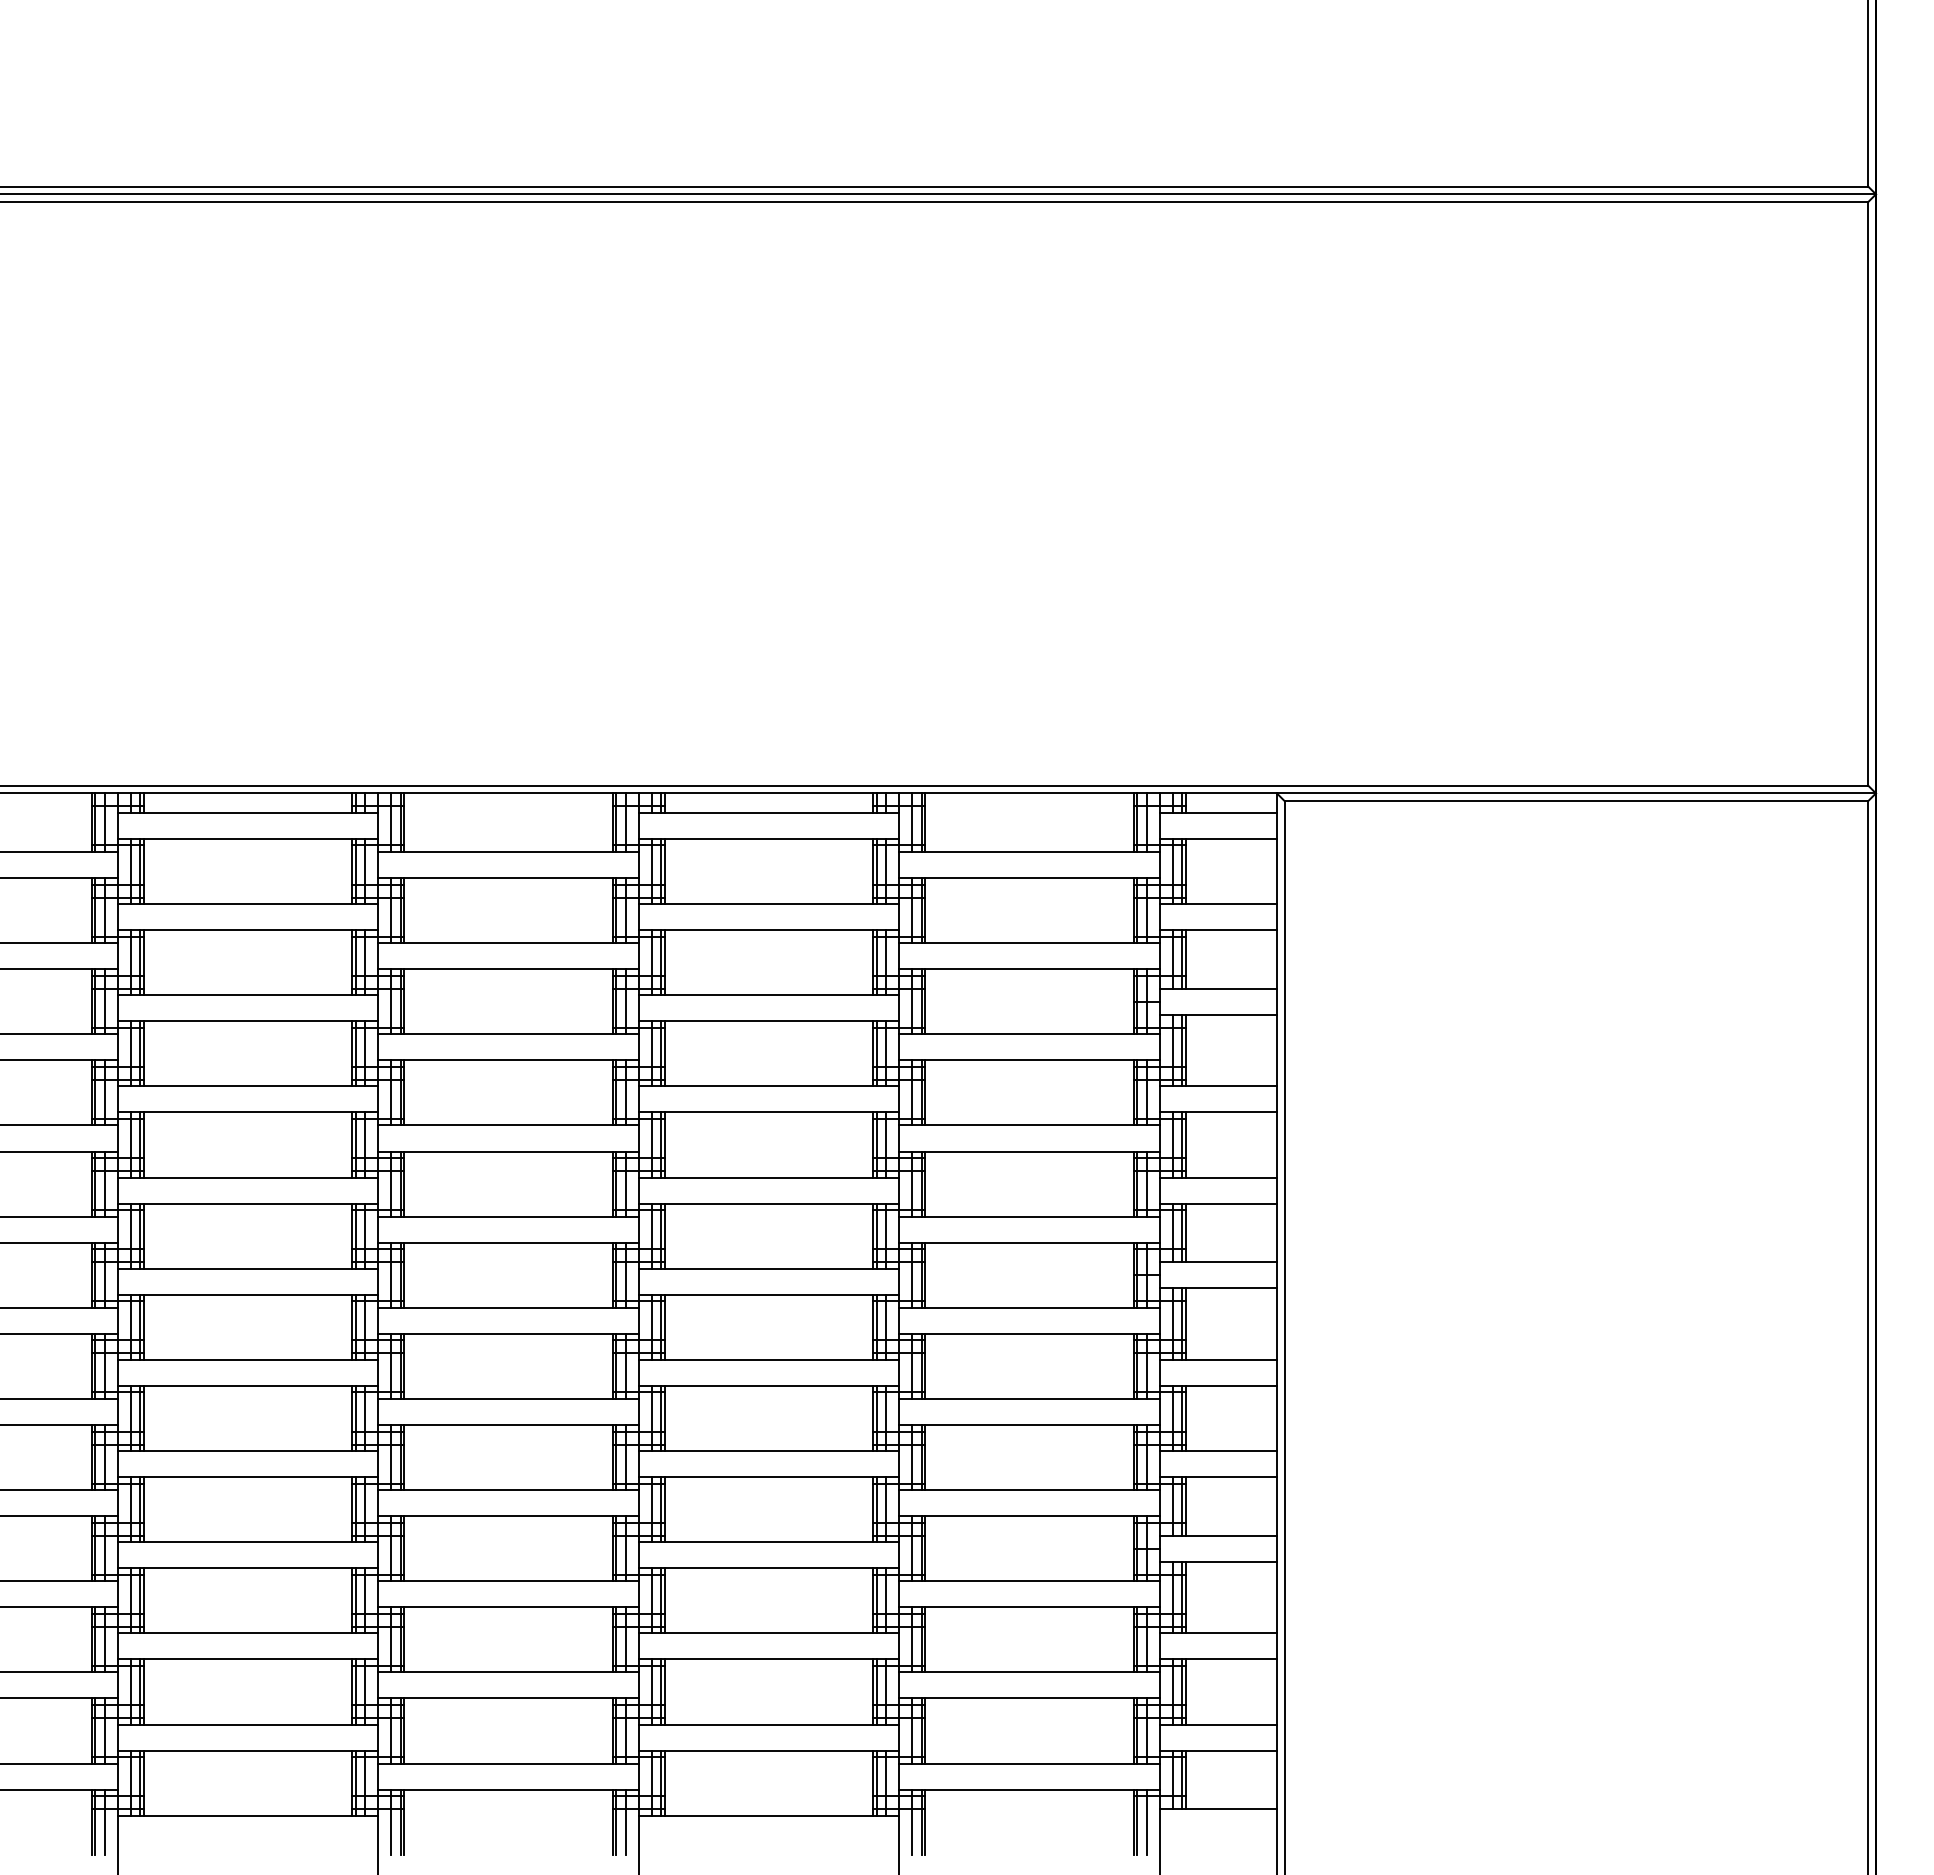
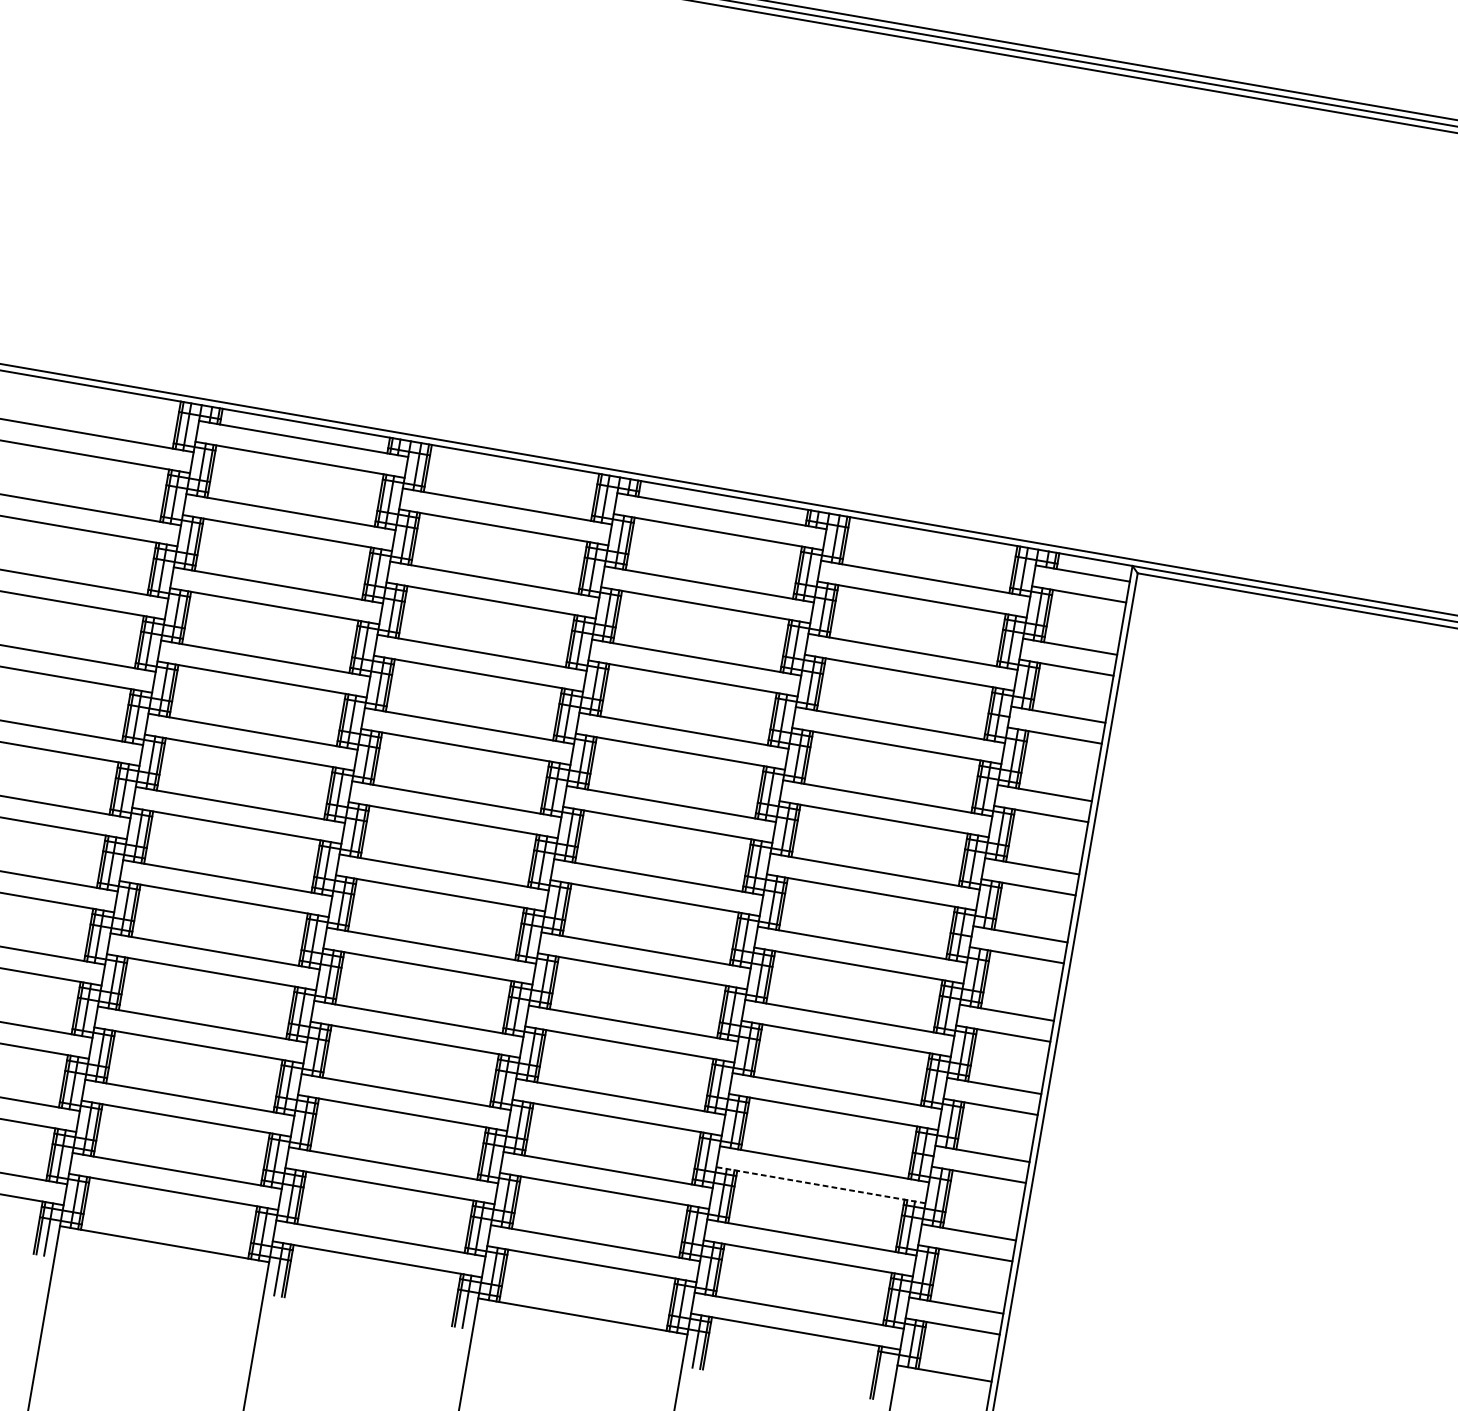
line: (1028, 1607) -> (820, 1185), solid -> dashed
line: (1146, 1821) -> (885, 1373), removed

